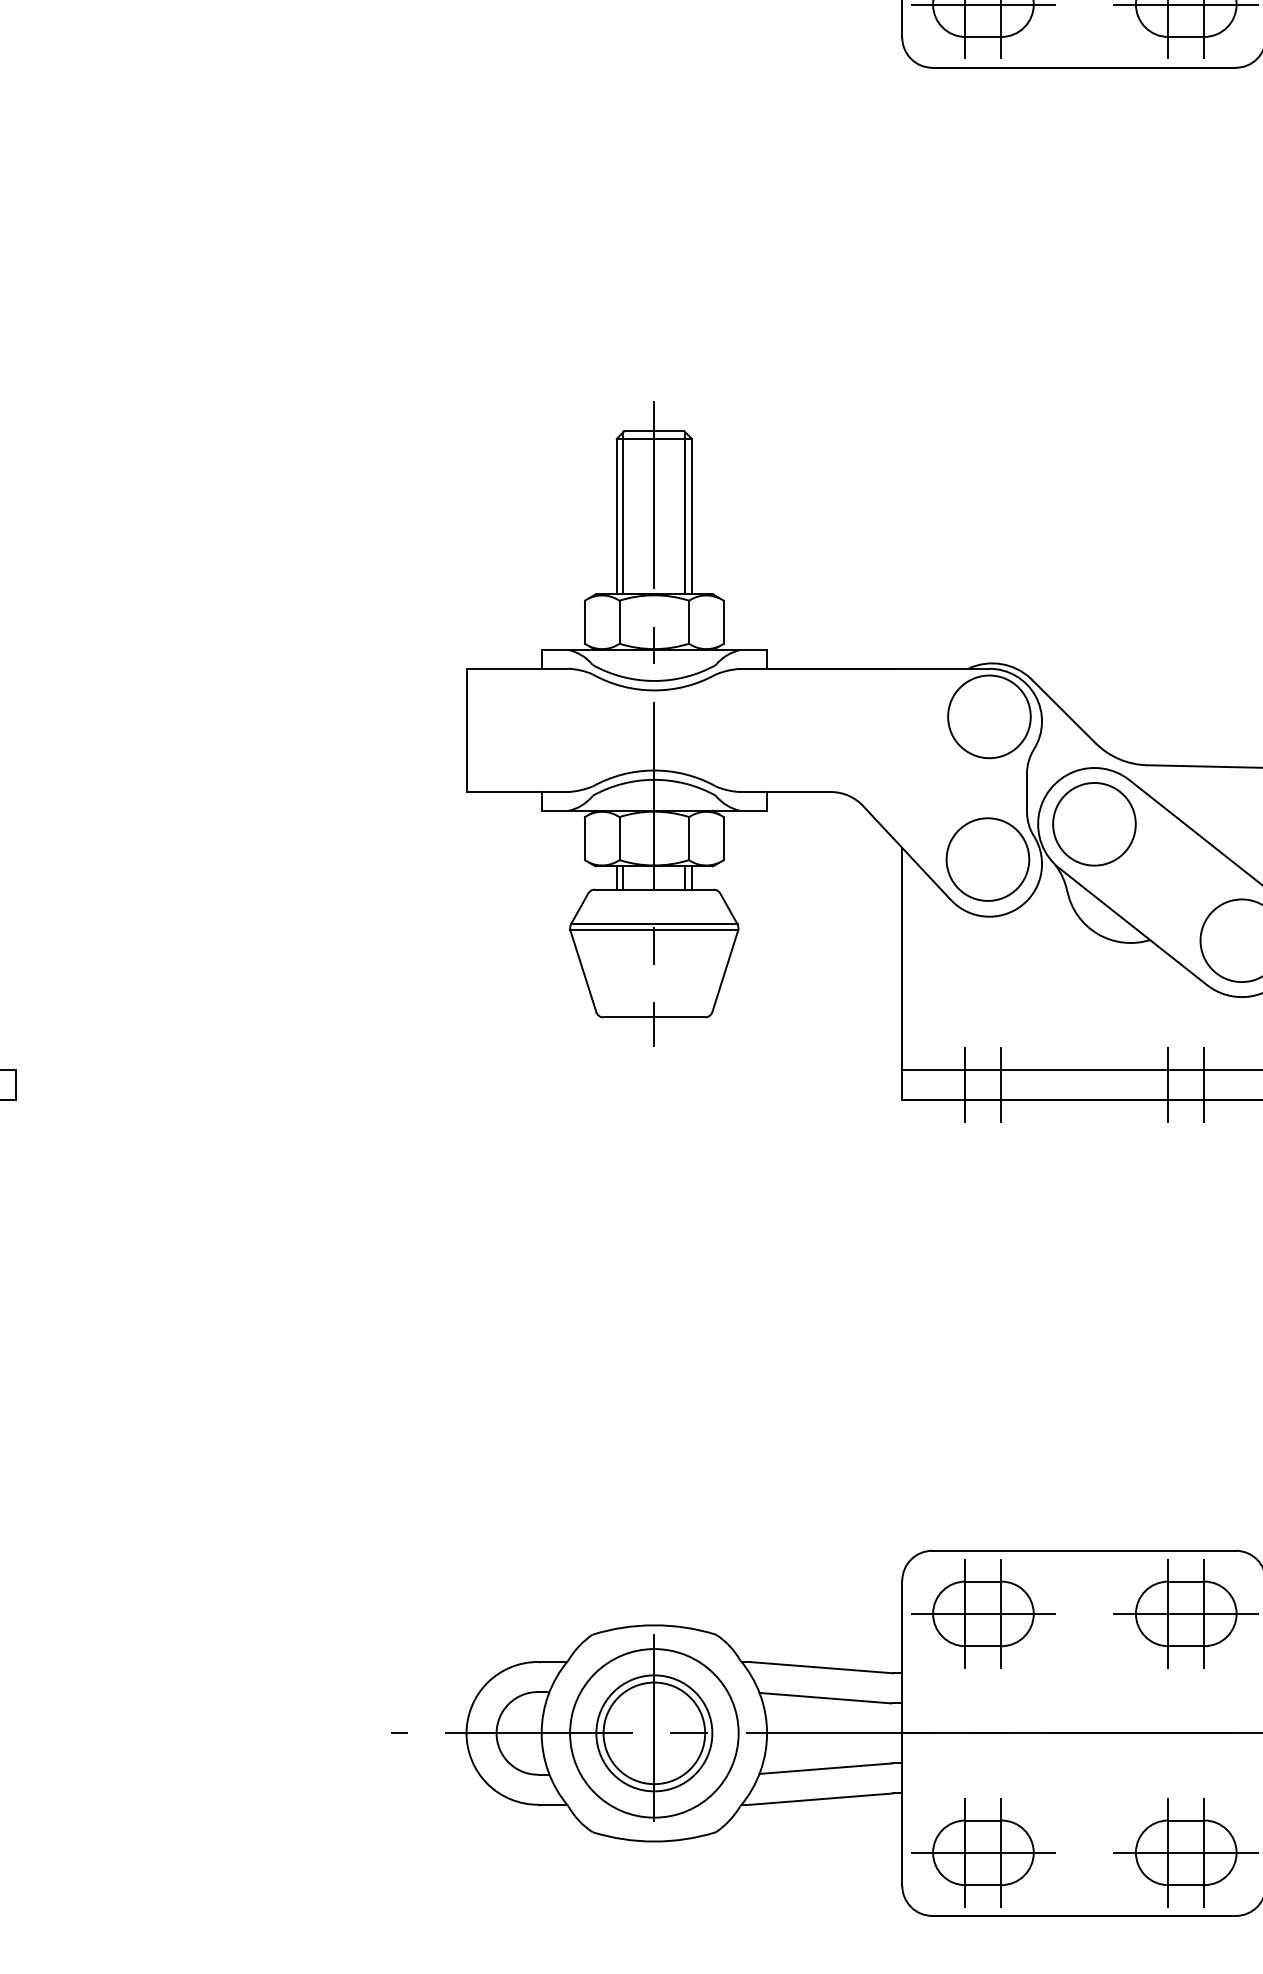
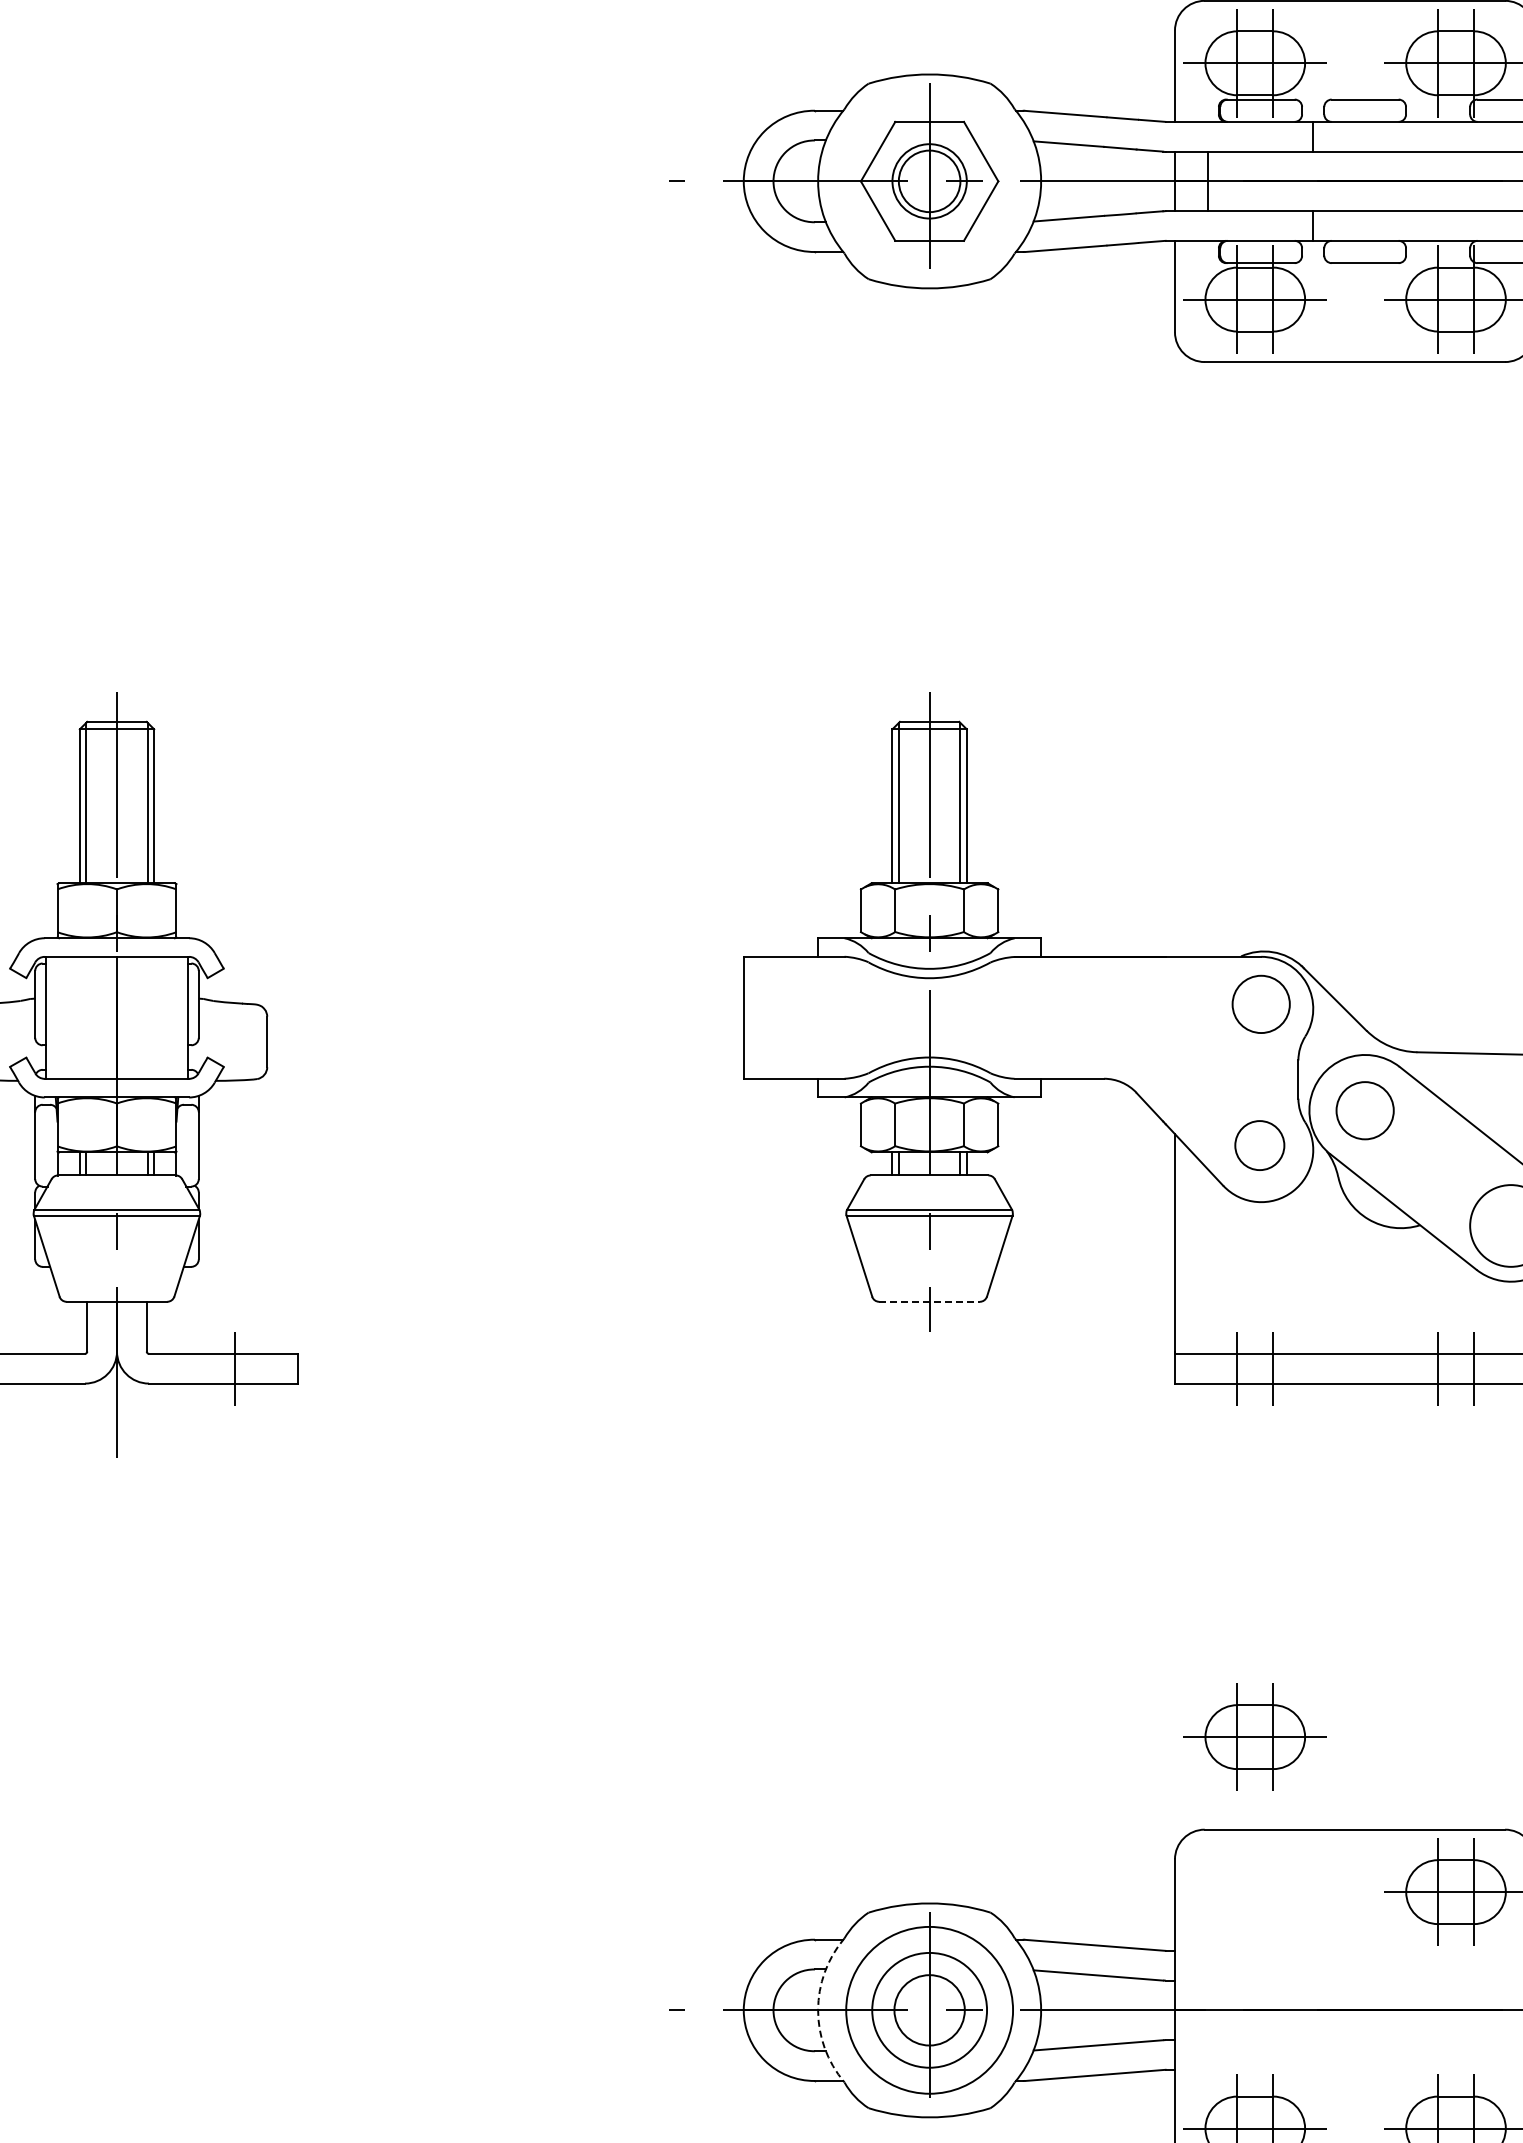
circle: (989, 716) -> (1261, 1004), size x0.7
circle: (1094, 824) -> (1365, 1110), size x0.7
circle: (987, 859) -> (1259, 1145), size x0.6
line: (655, 1017) -> (930, 1301), solid -> dashed
part: (982, 1613) -> (1254, 1736), moved
arc: (542, 1733) -> (818, 2010), solid -> dashed
circle: (654, 1733) -> (929, 2010), size x0.7

